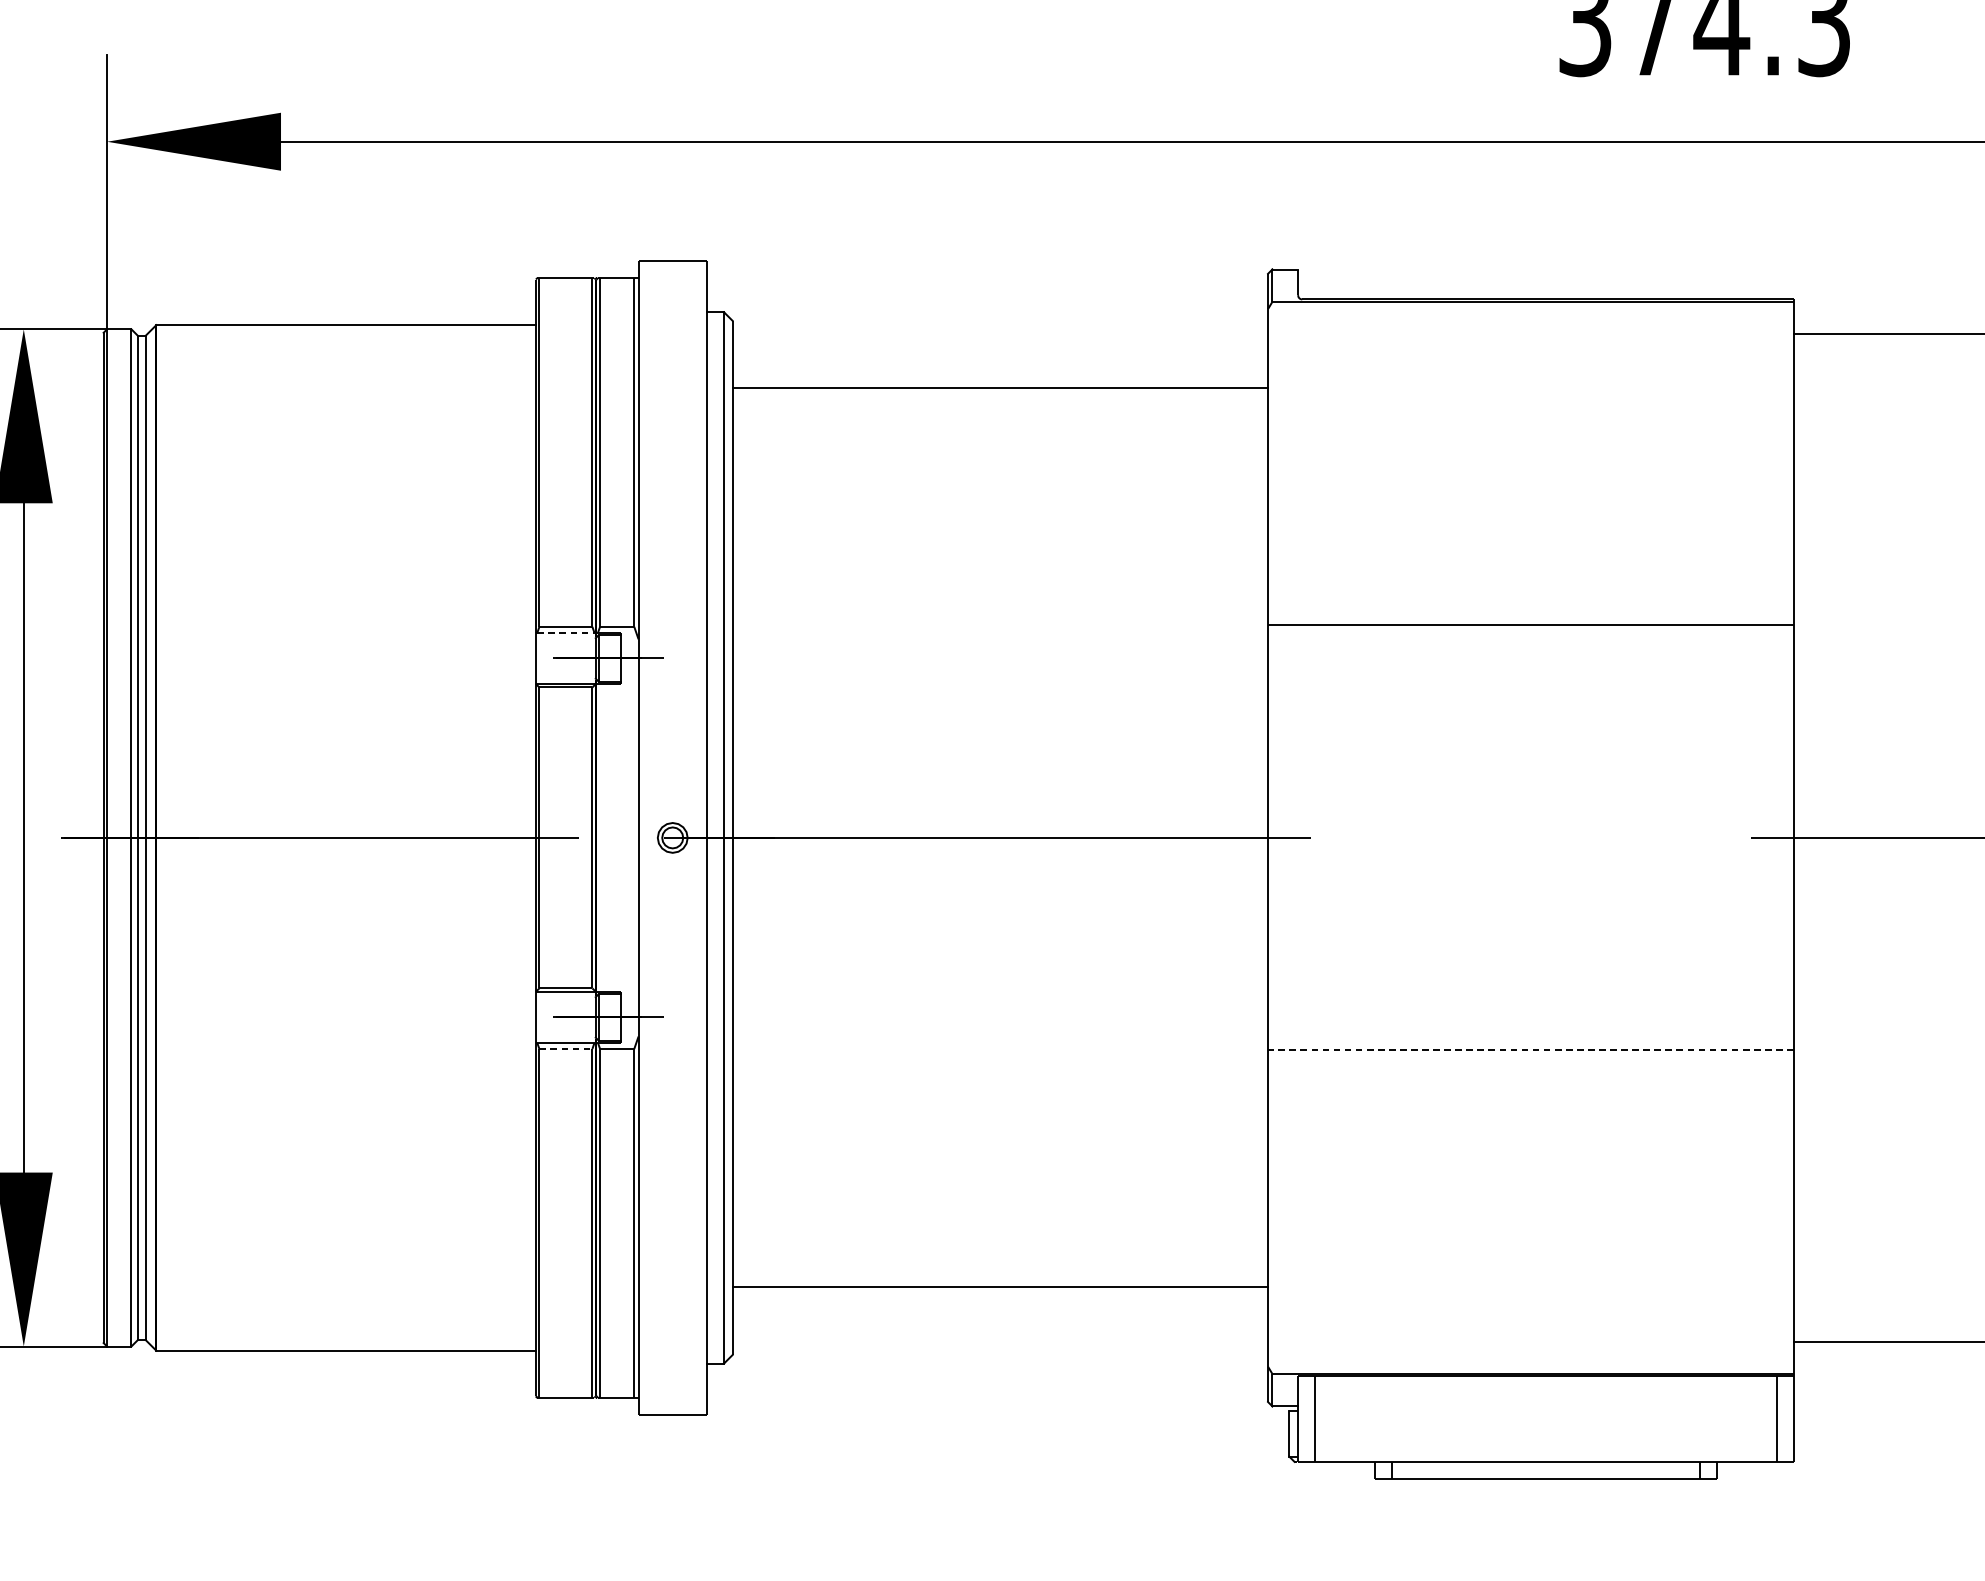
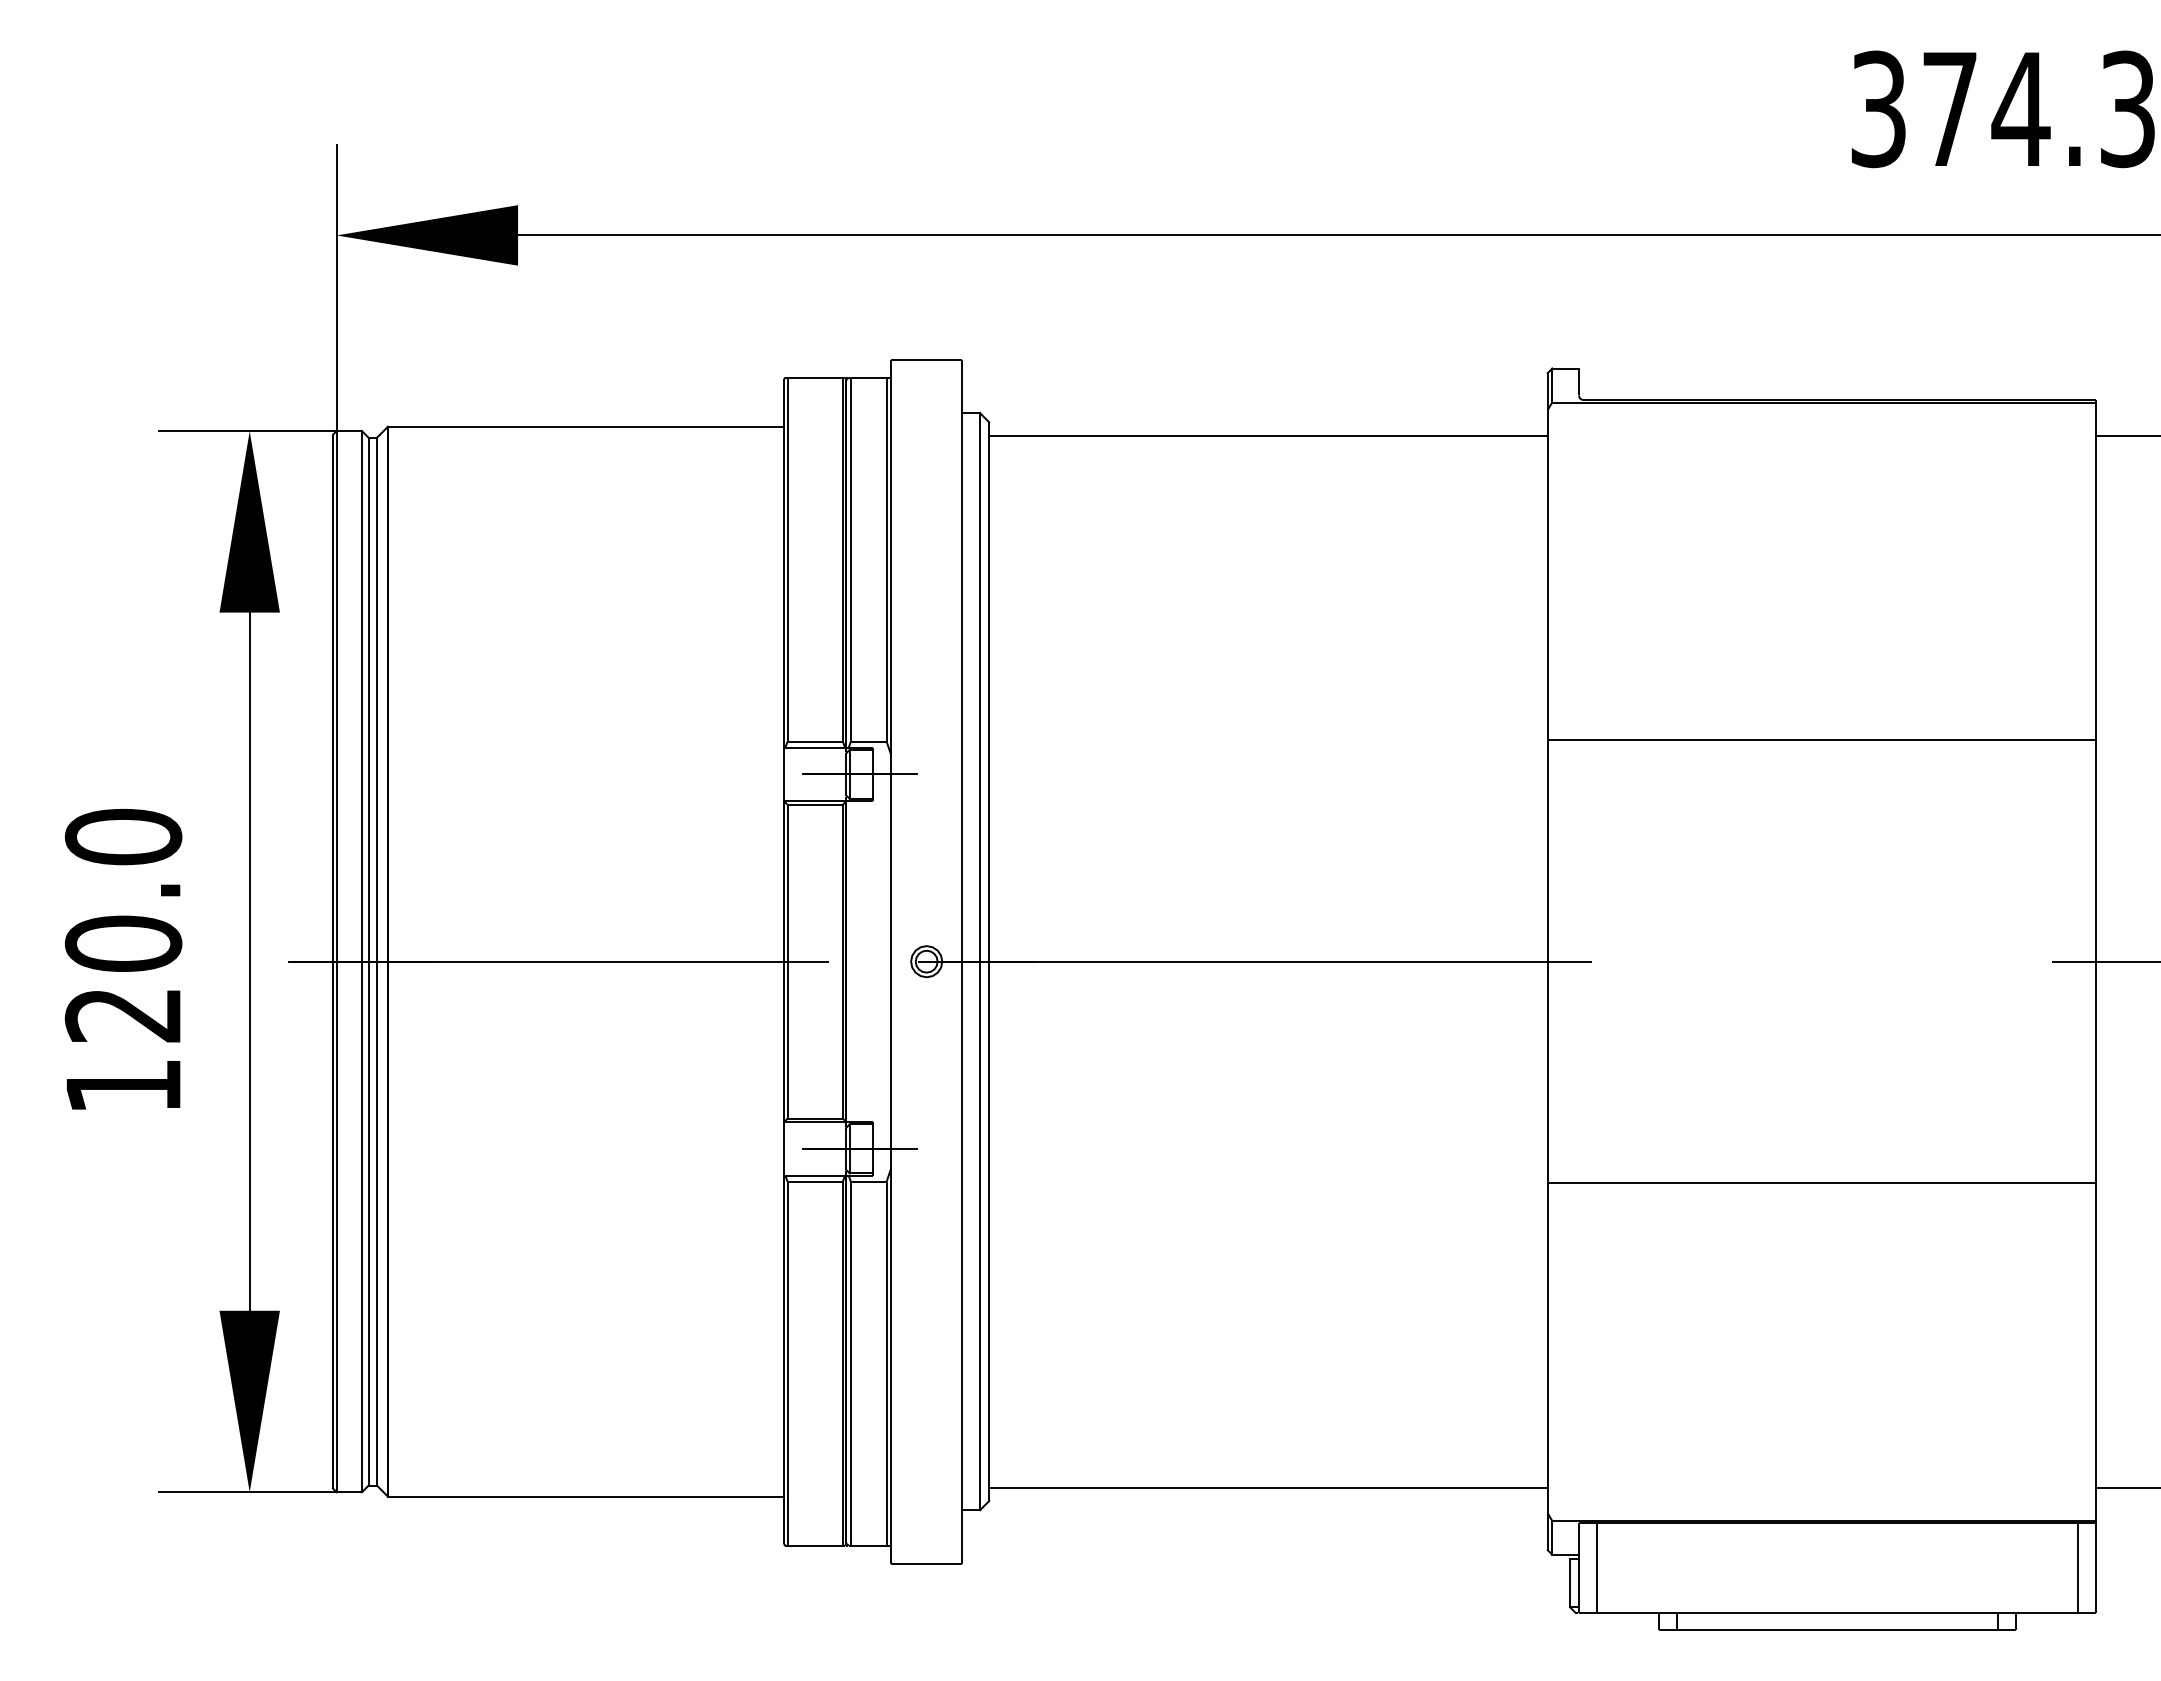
line: (1000, 388) -> (1268, 435), moved
line: (566, 632) -> (815, 747), dashed -> solid
line: (566, 1048) -> (815, 1181), dashed -> solid
line: (1530, 1050) -> (1821, 1183), dashed -> solid
line: (1000, 1286) -> (1268, 1487), moved

